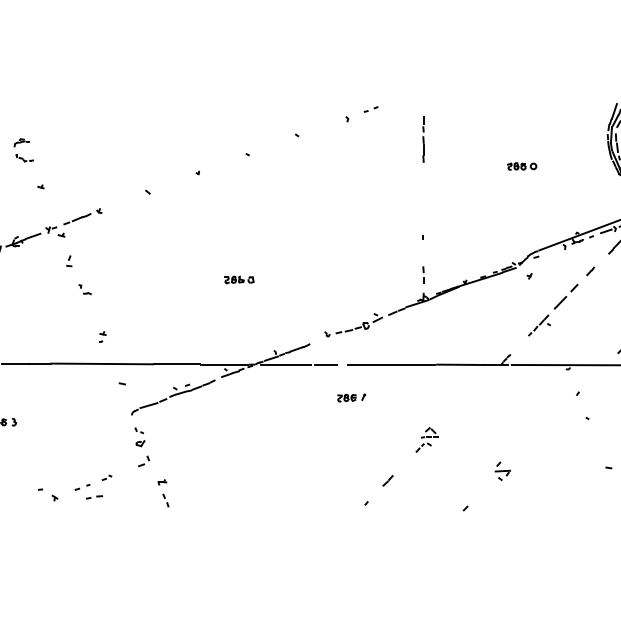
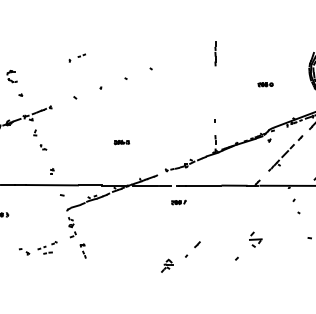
part: (360, 112) -> (76, 57), moved
line: (423, 138) -> (215, 53), moved
part: (427, 439) -> (167, 265), moved
part: (502, 470) -> (255, 239), size x1.6

